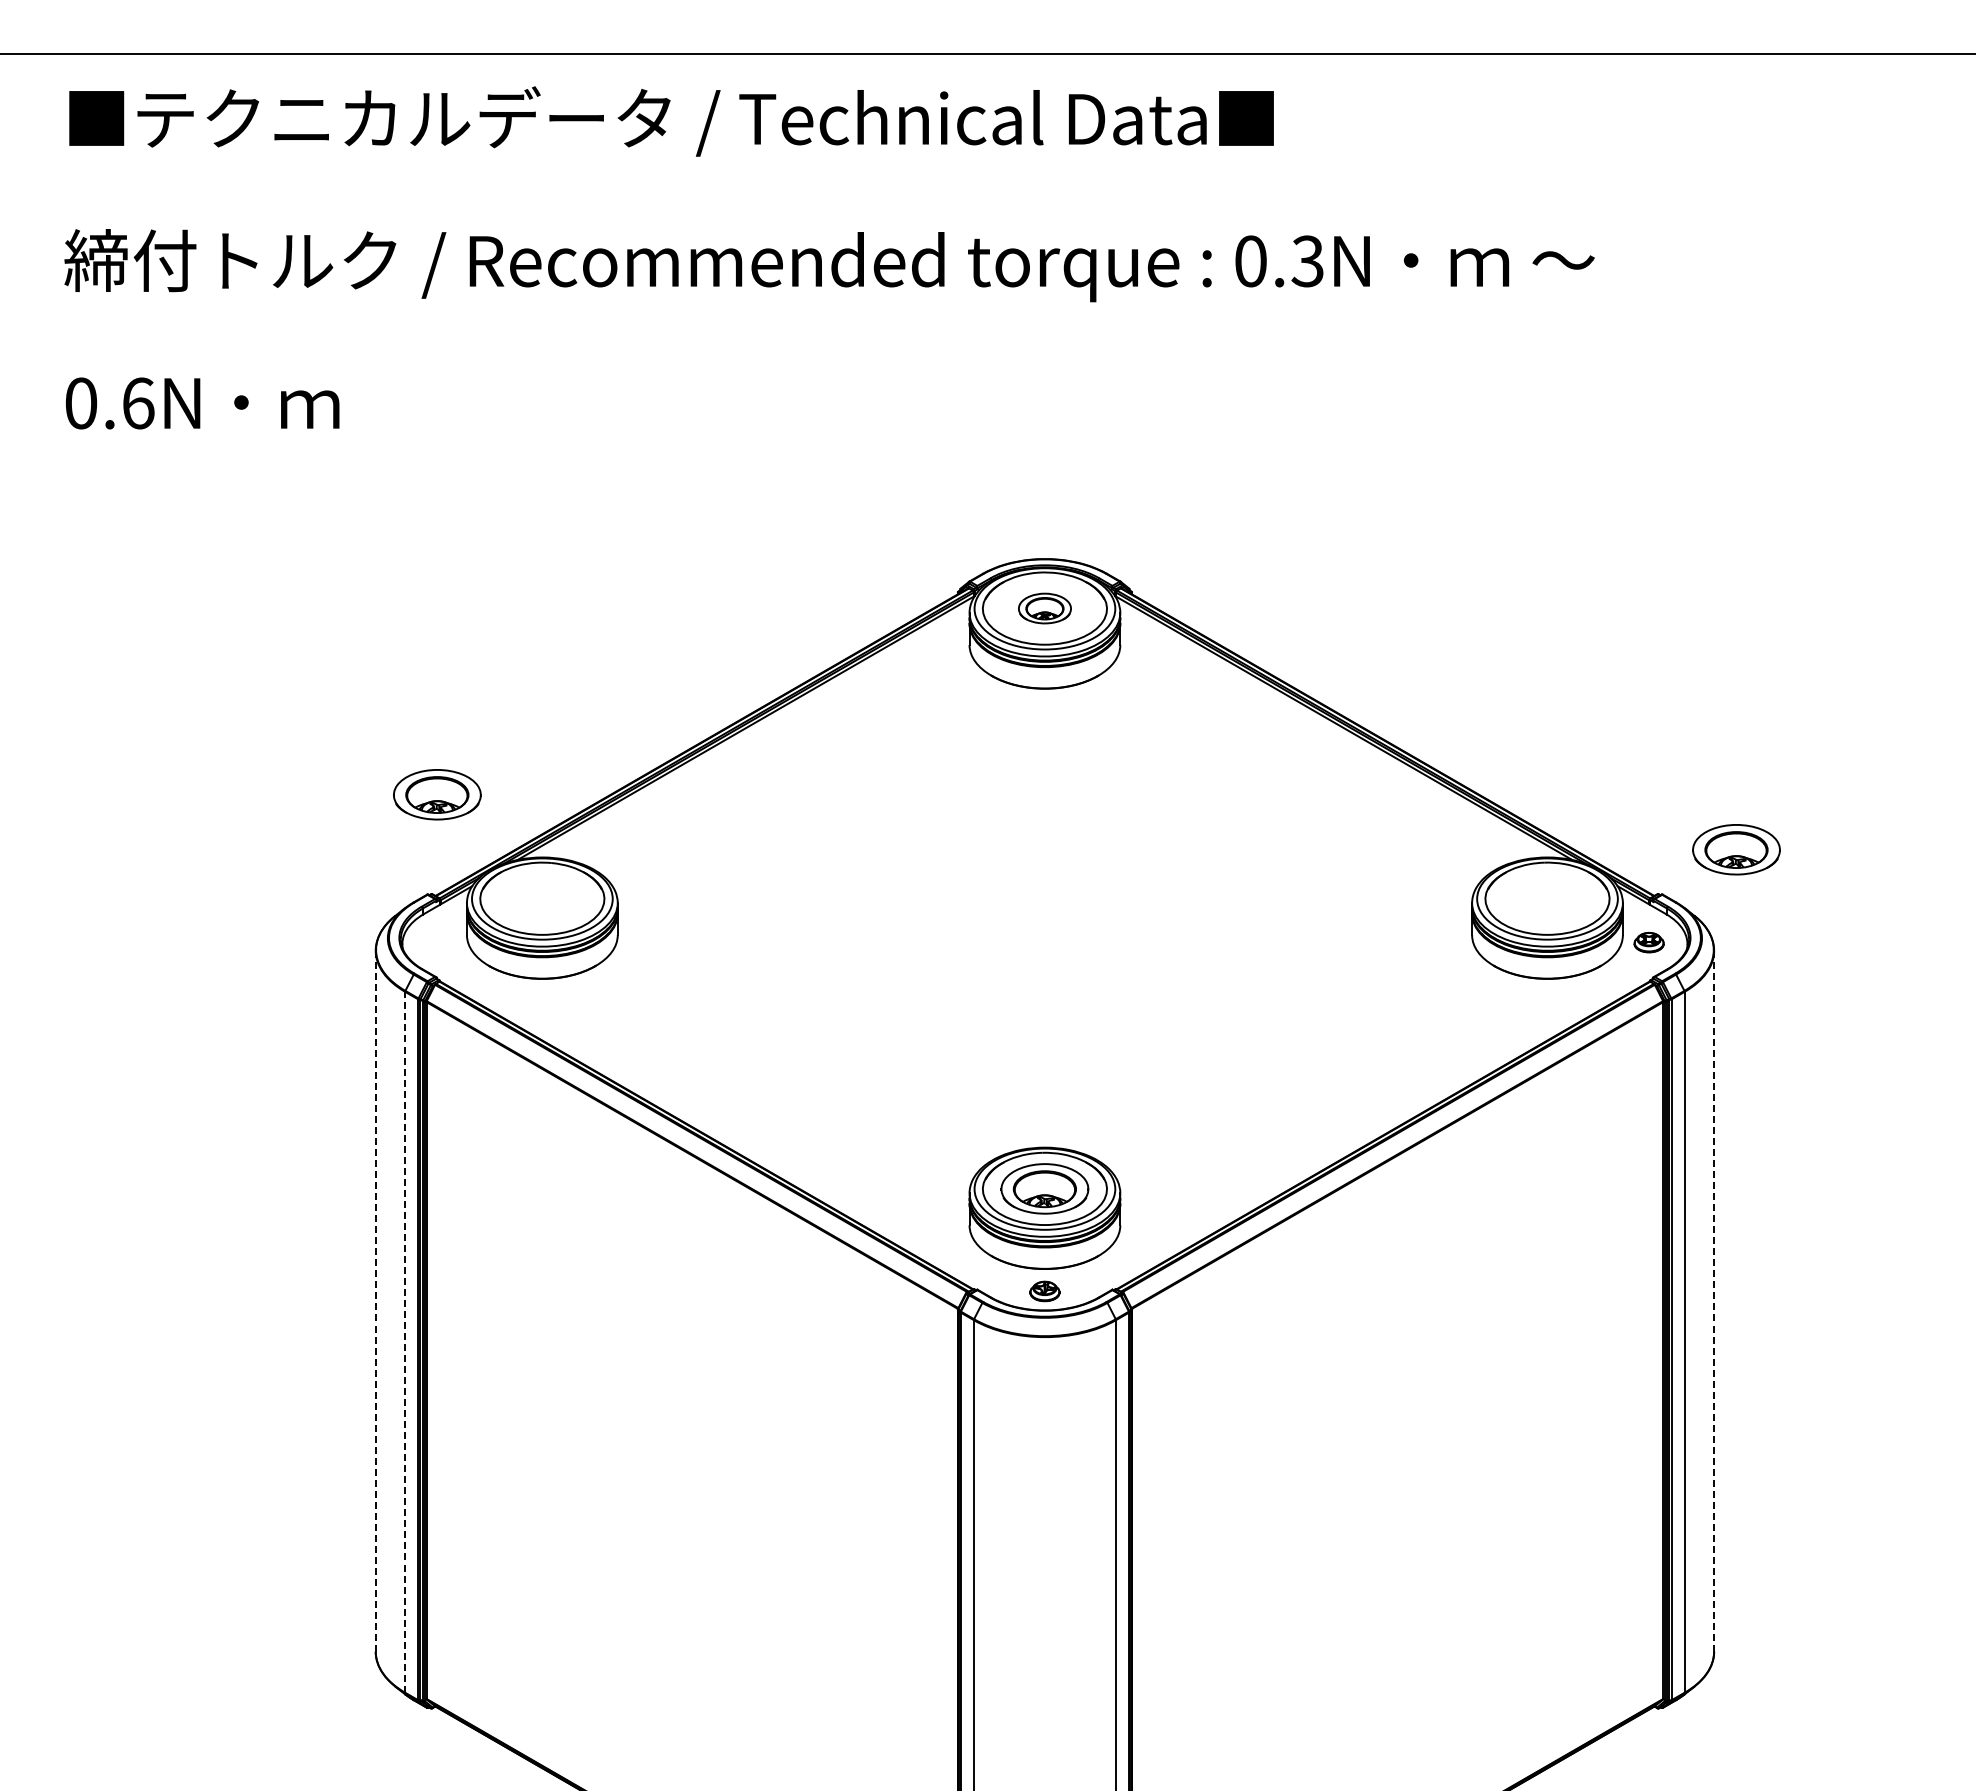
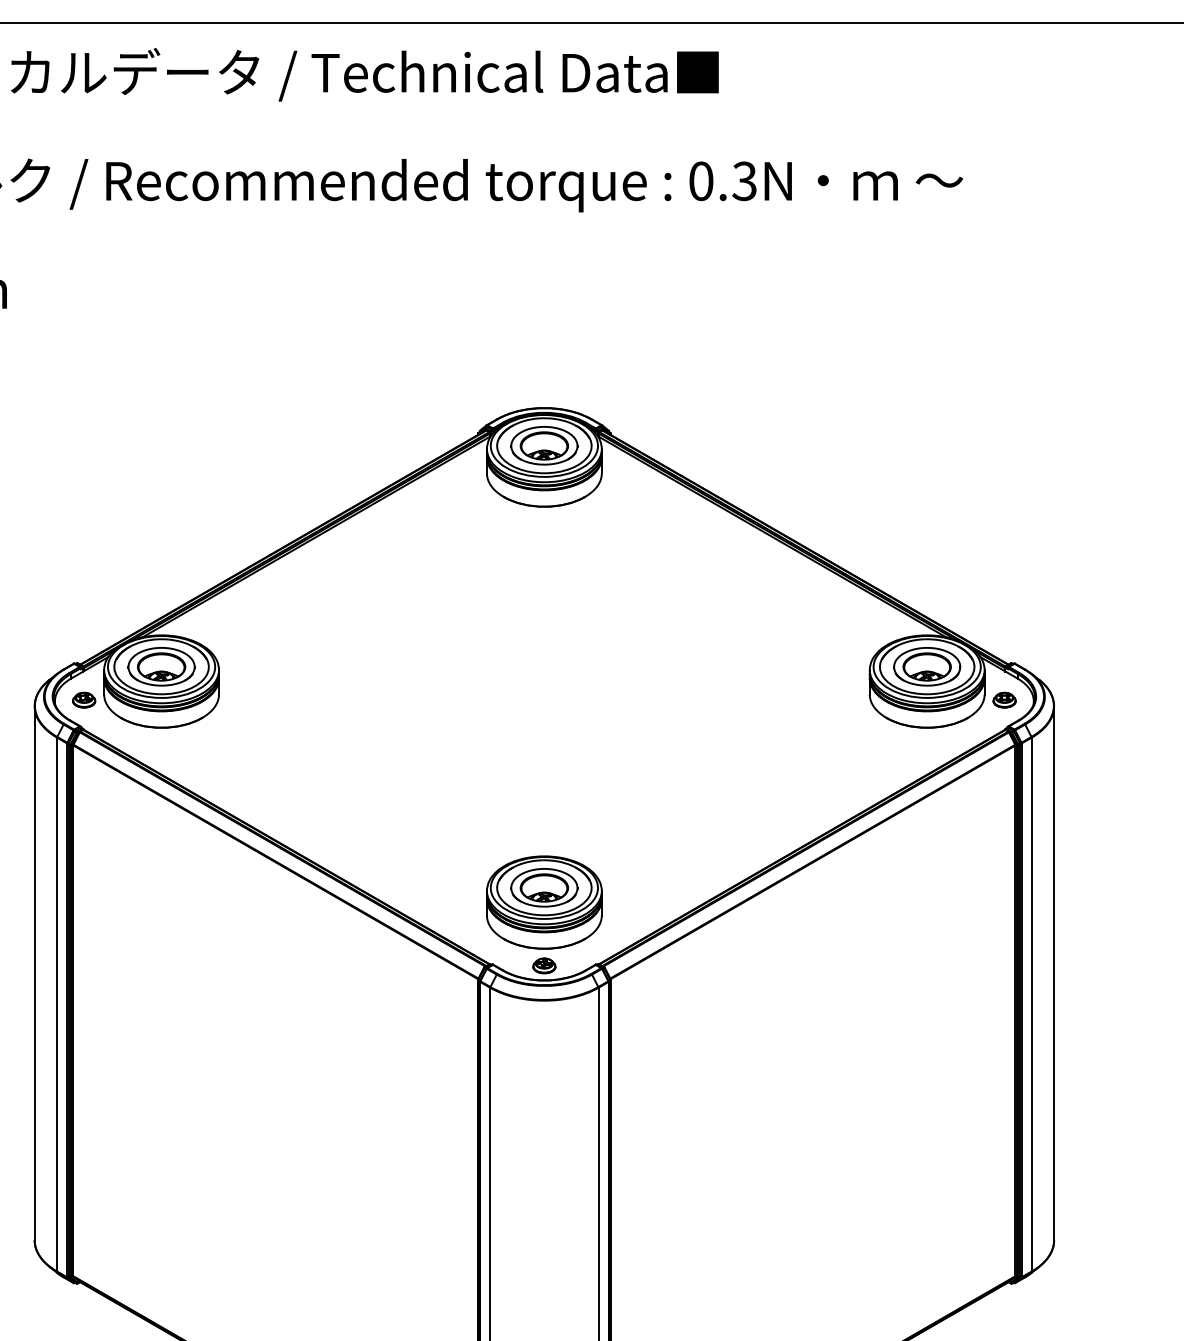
part: (1044, 608) -> (544, 445), size x1.67
part: (437, 794) -> (161, 666), moved
part: (1736, 849) -> (927, 666), moved
part: (440, 942) -> (83, 700), added
line: (375, 1301) -> (34, 973), dashed -> solid
line: (1714, 1301) -> (1054, 973), dashed -> solid
line: (405, 1341) -> (57, 1004), dashed -> solid

